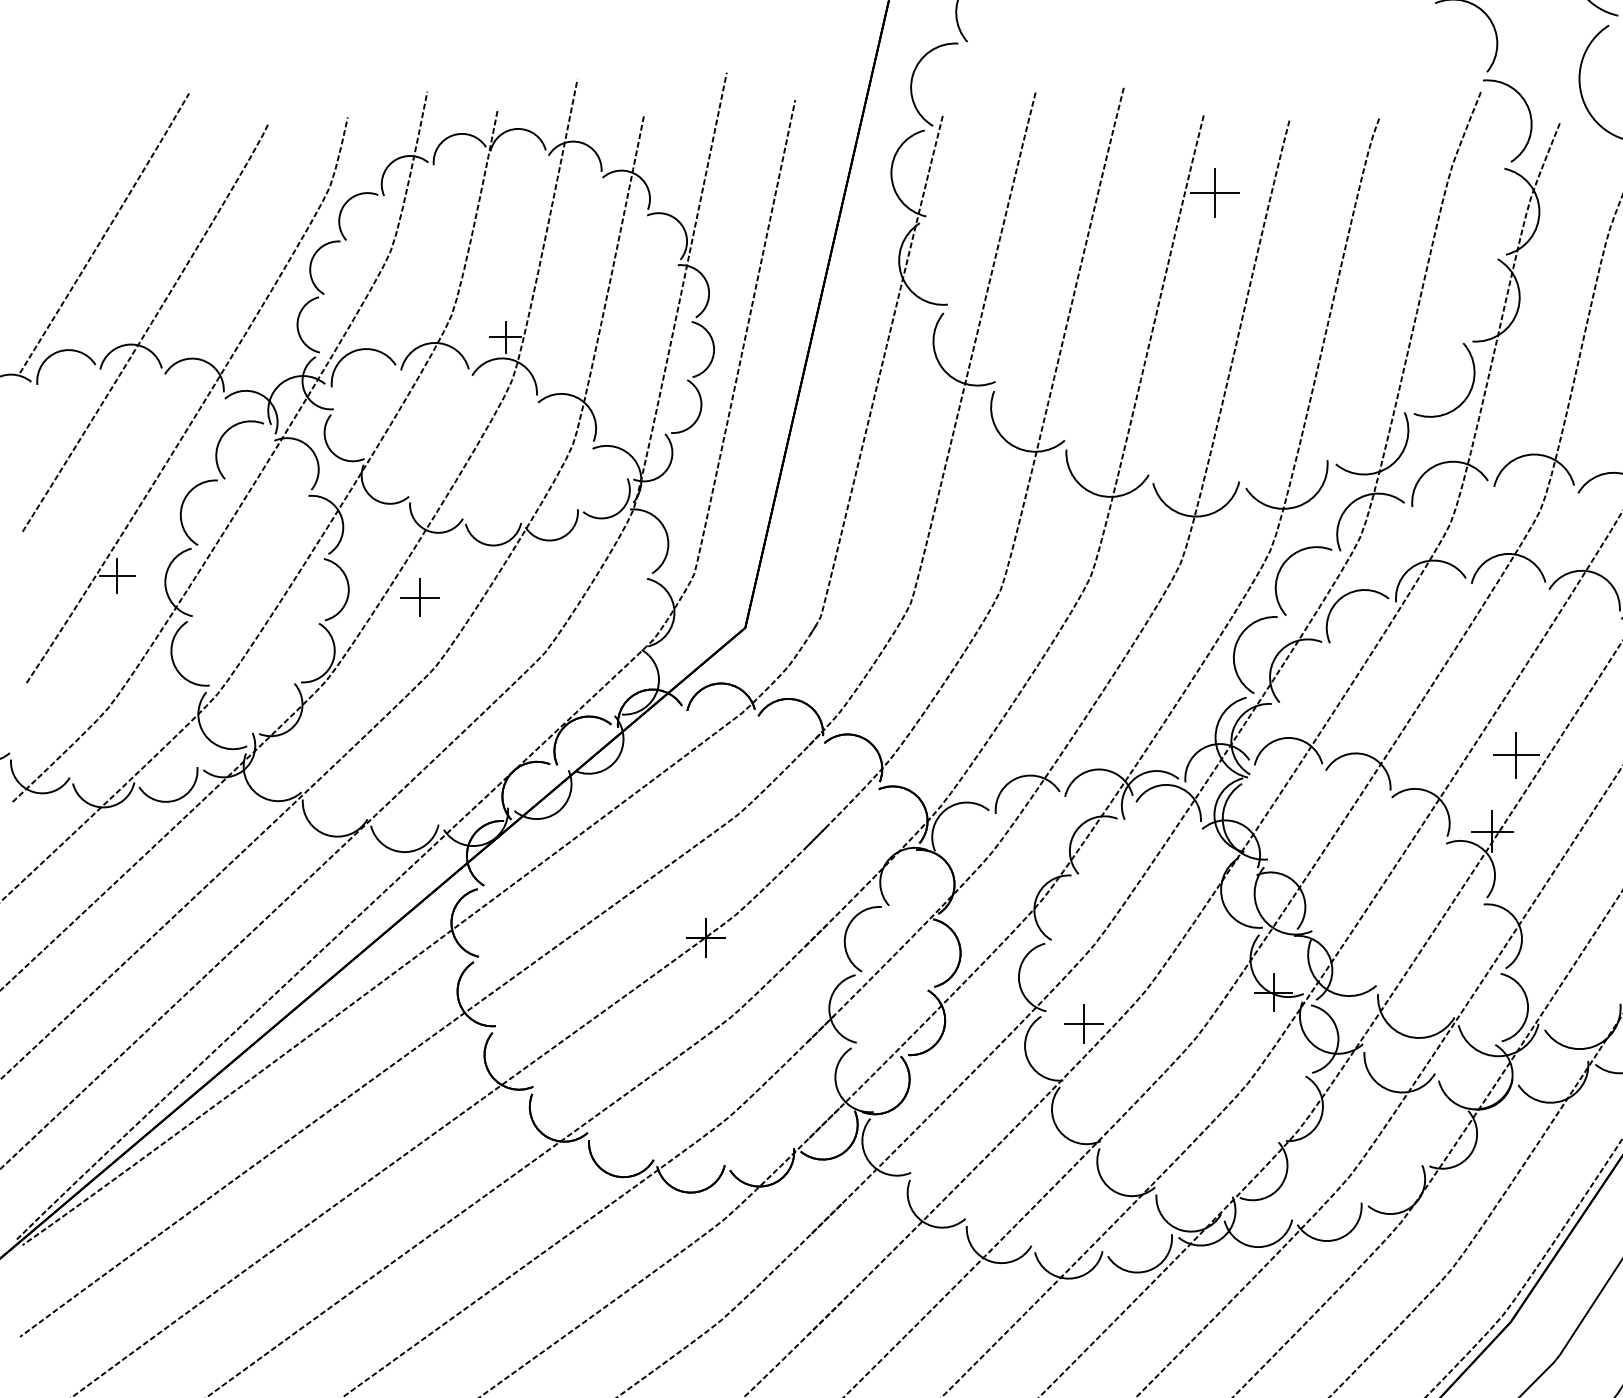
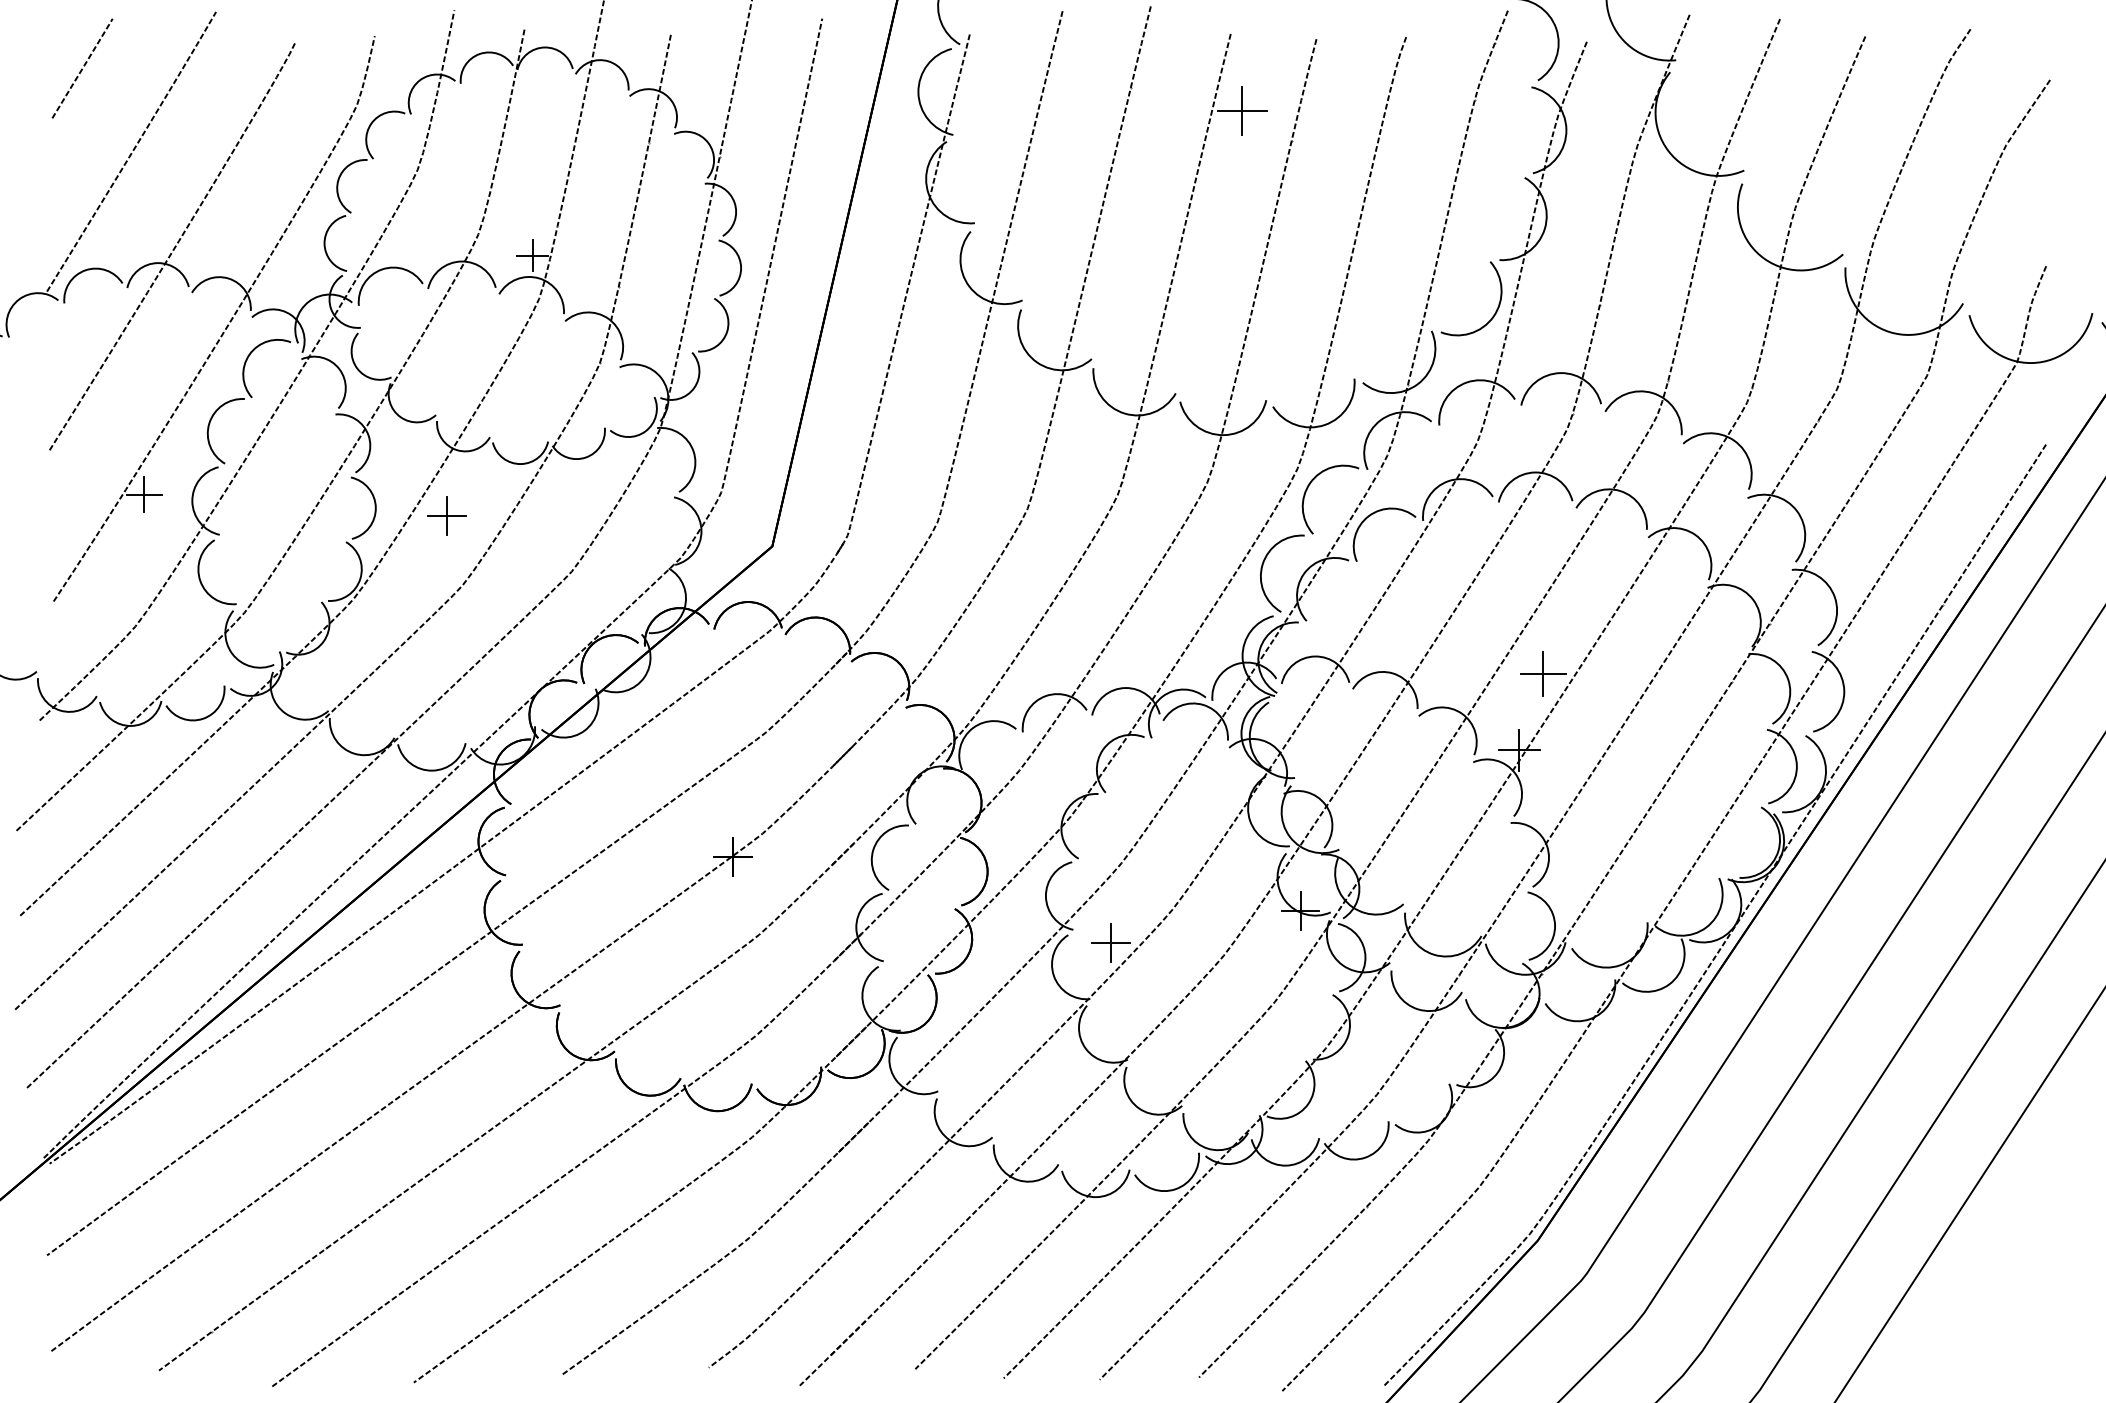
line: (55, 149) -> (82, 68), added

